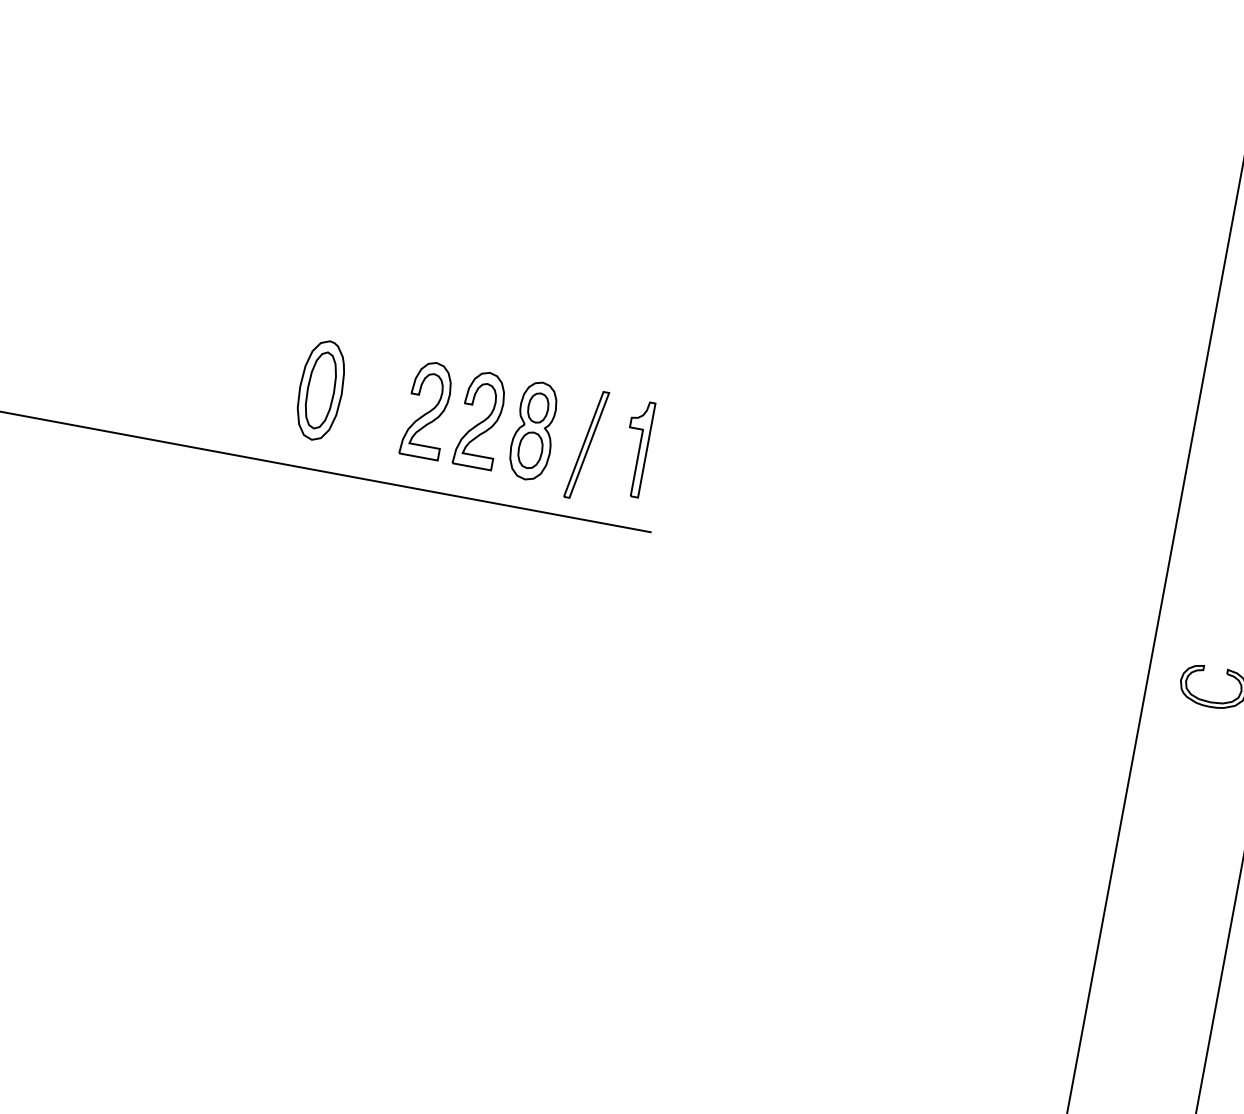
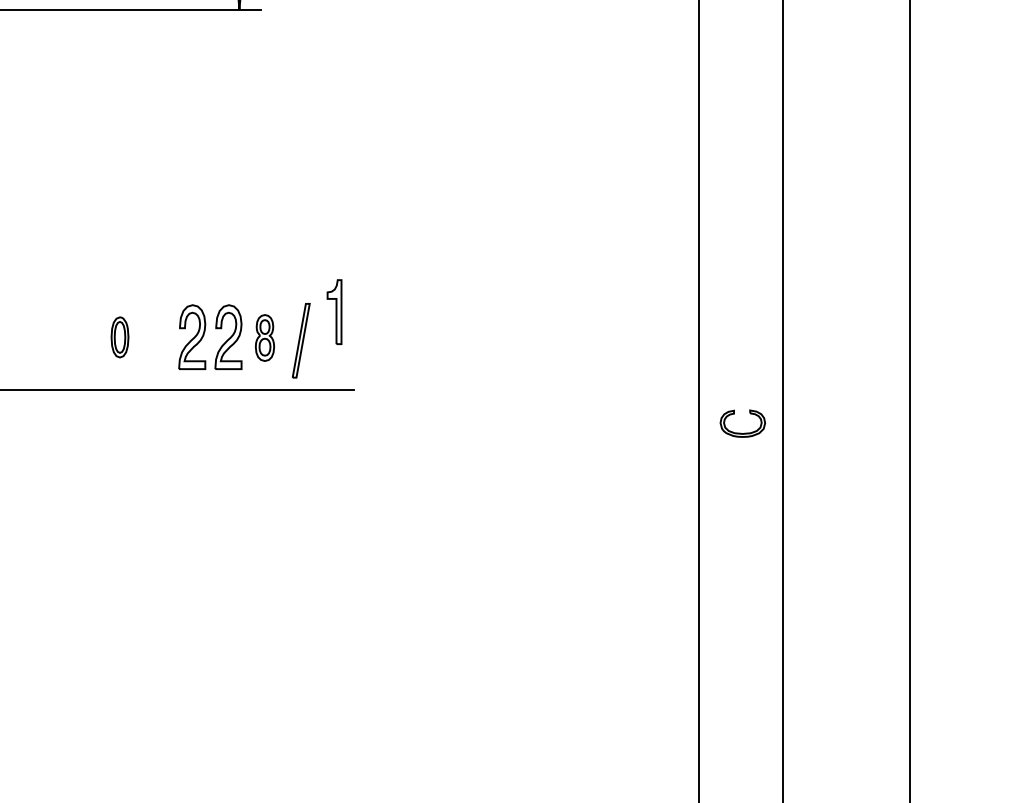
part: (320, 390) -> (119, 337), size x0.6
part: (533, 430) -> (264, 337), size x0.7
part: (636, 447) -> (334, 311), moved

